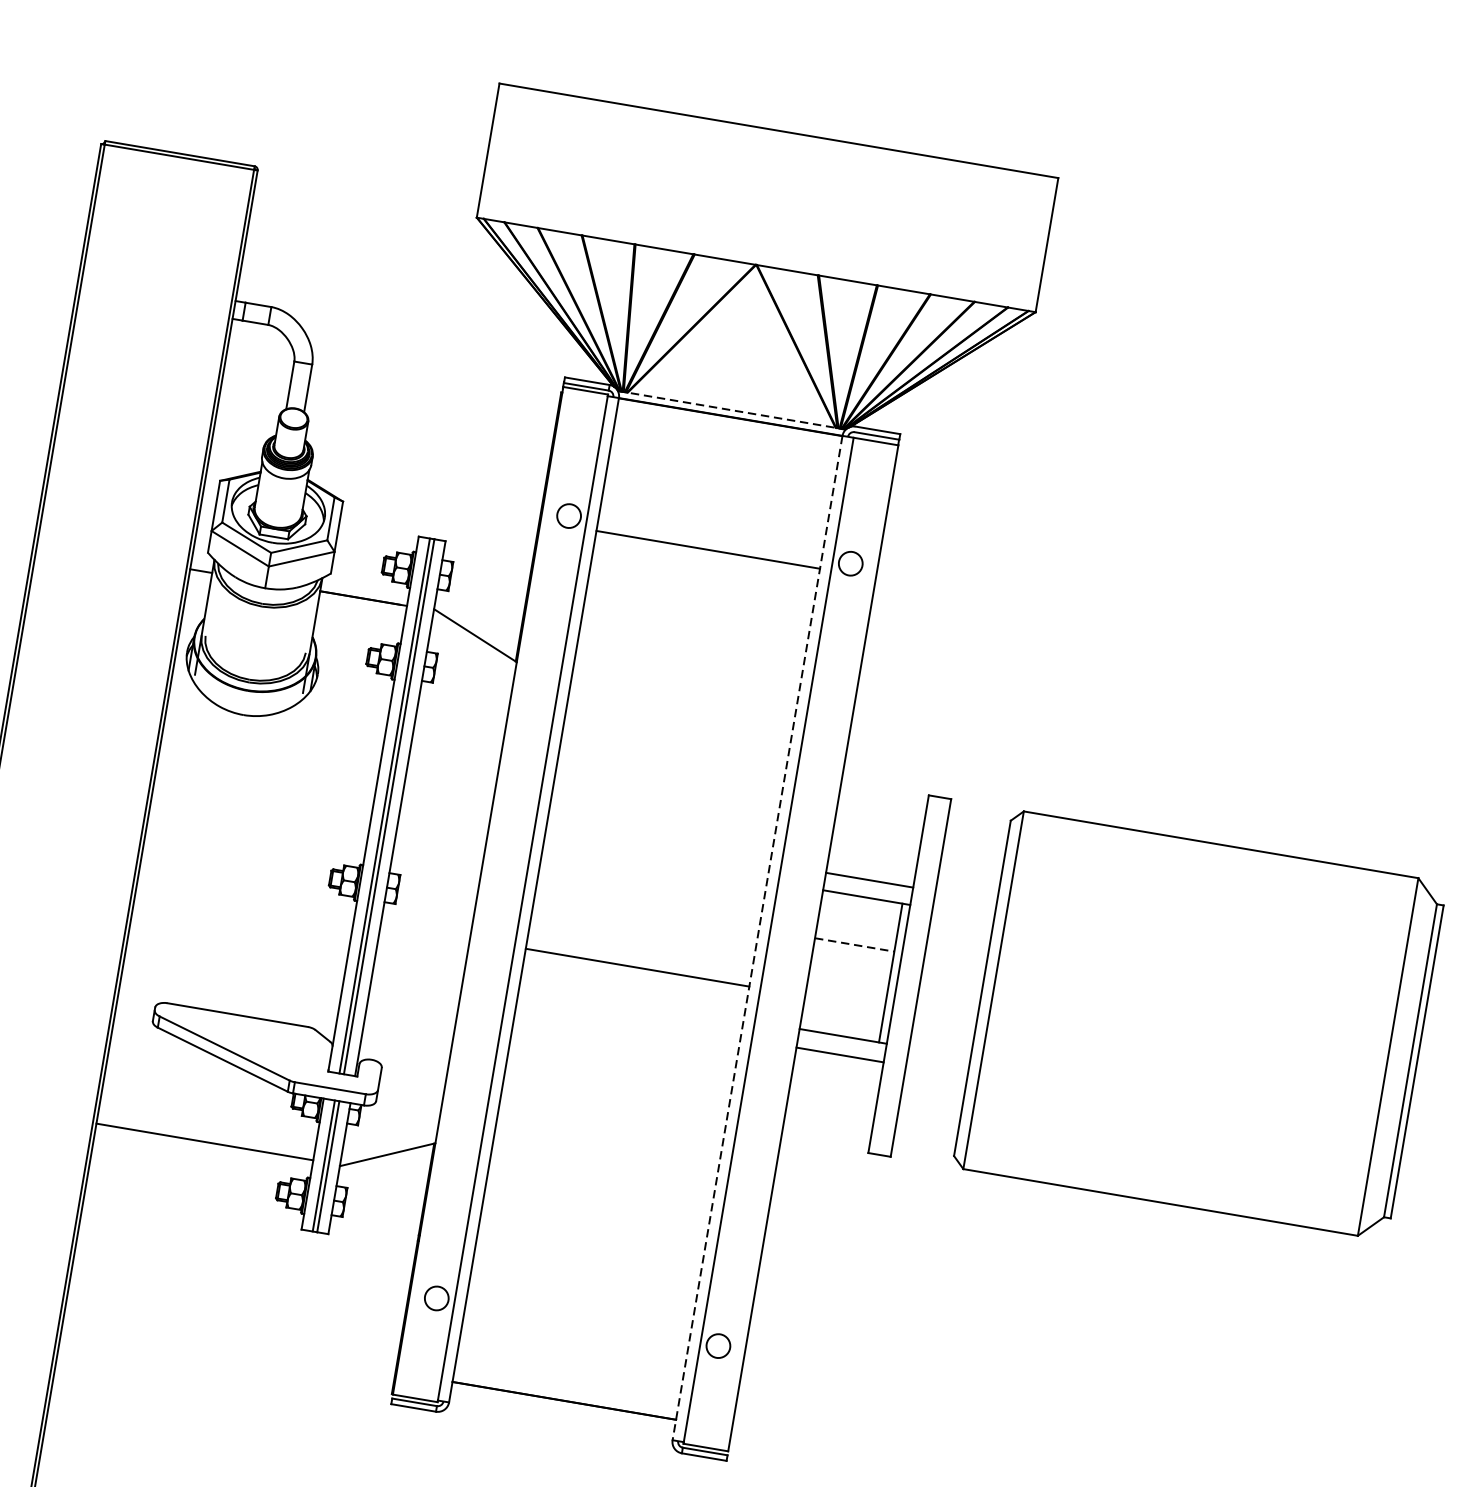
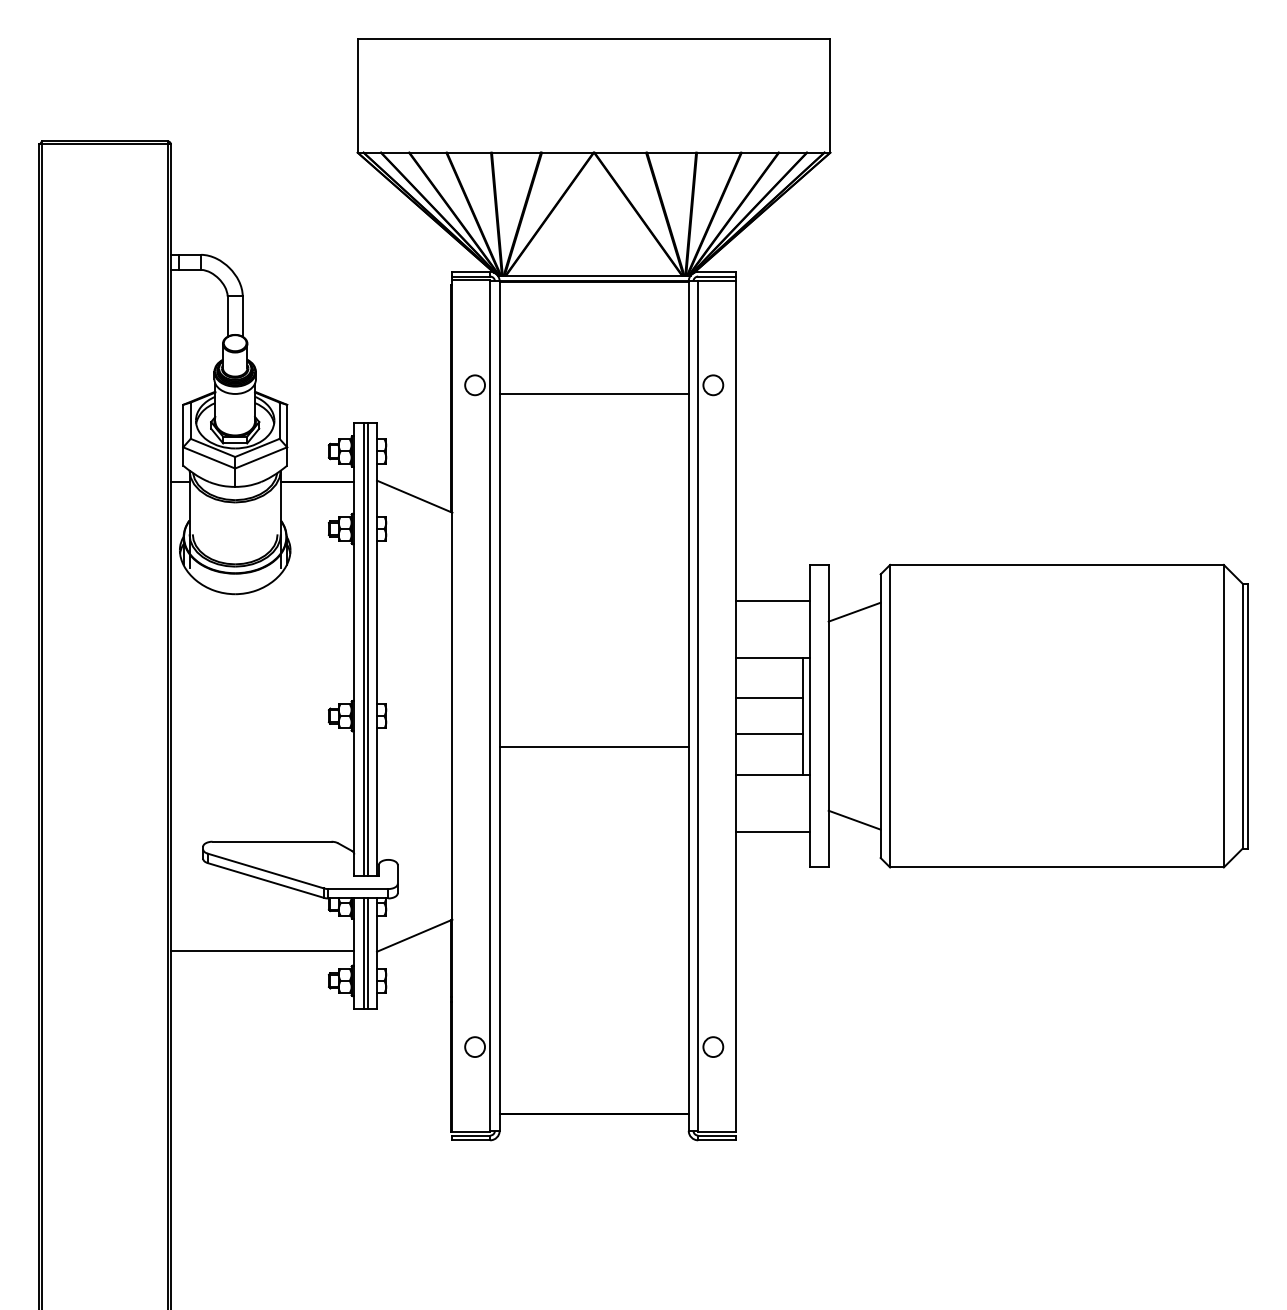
line: (732, 410) -> (594, 275), dashed -> solid
line: (972, 859) -> (854, 611), added
line: (869, 879) -> (772, 600), moved
line: (757, 938) -> (688, 706), dashed -> solid
line: (854, 945) -> (769, 698), dashed -> solid
line: (847, 987) -> (769, 734), added
line: (839, 1054) -> (772, 831), moved
line: (930, 1105) -> (854, 819), added

